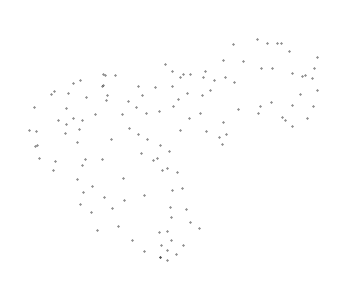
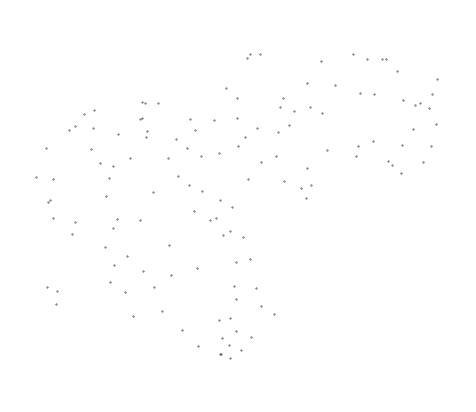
part: (185, 75) -> (253, 55), moved
part: (76, 81) -> (88, 112), moved
part: (62, 126) -> (52, 295), moved
part: (32, 130) -> (44, 179), size x1.6

